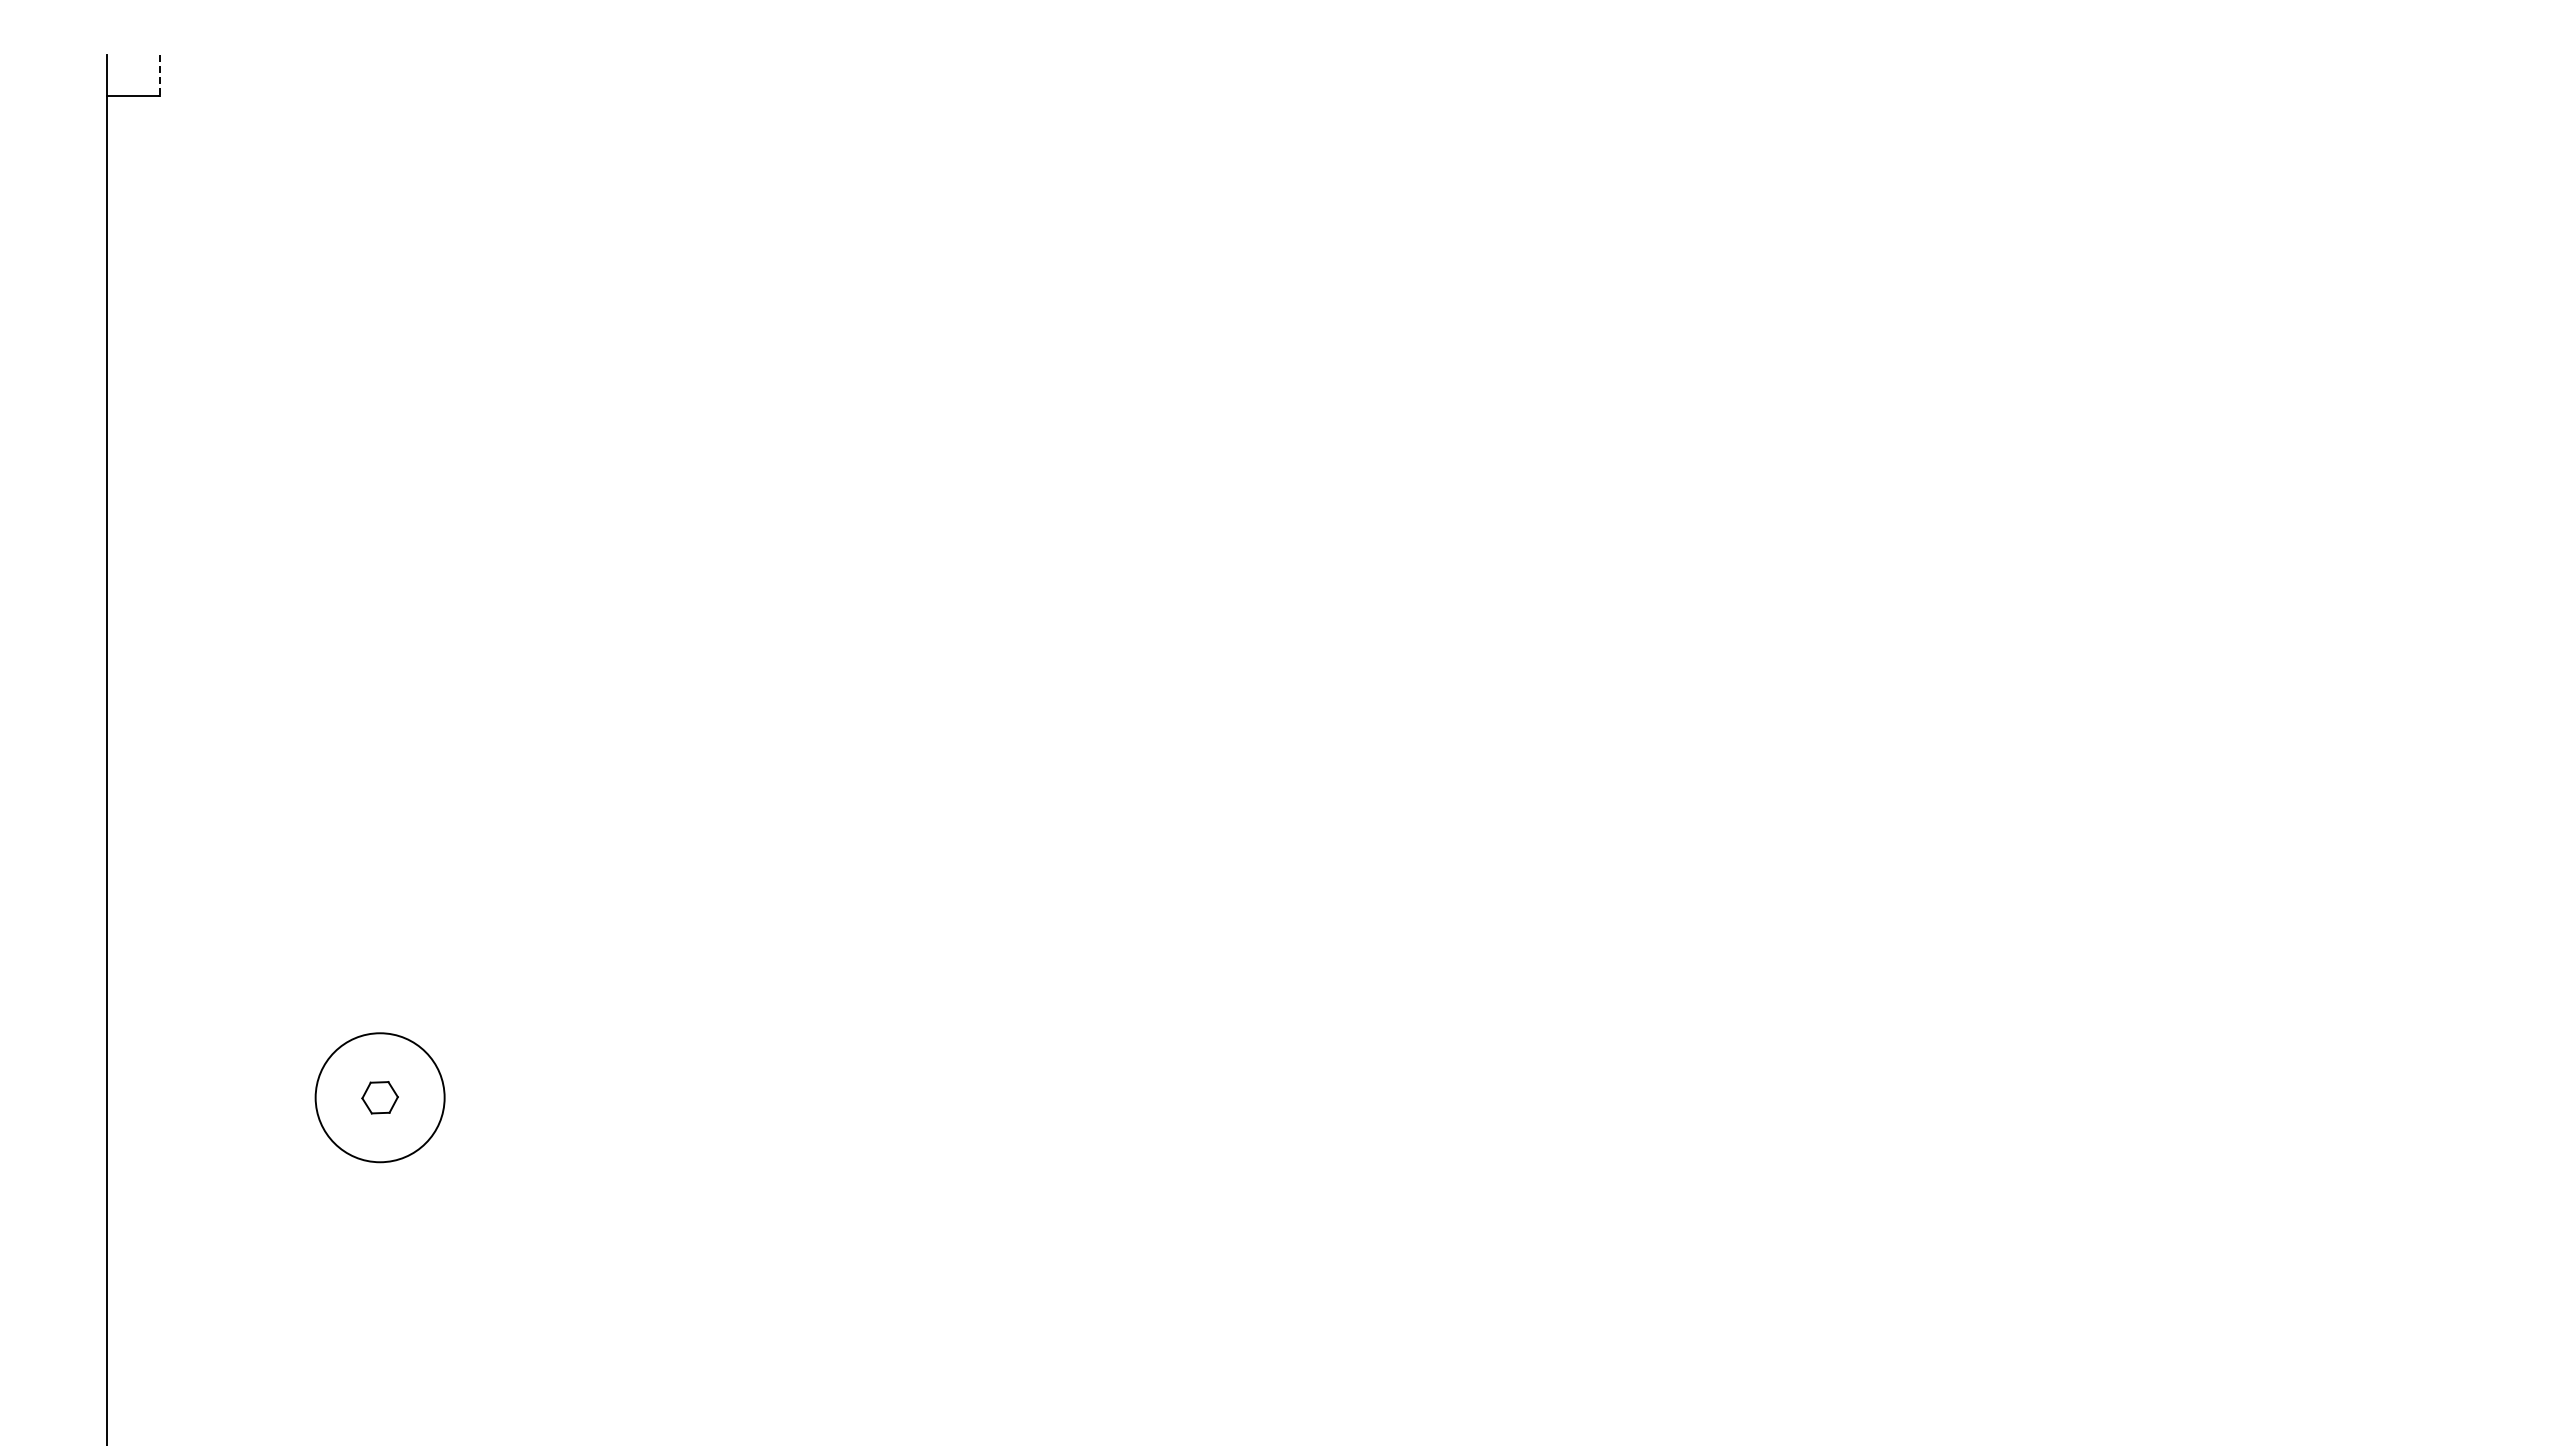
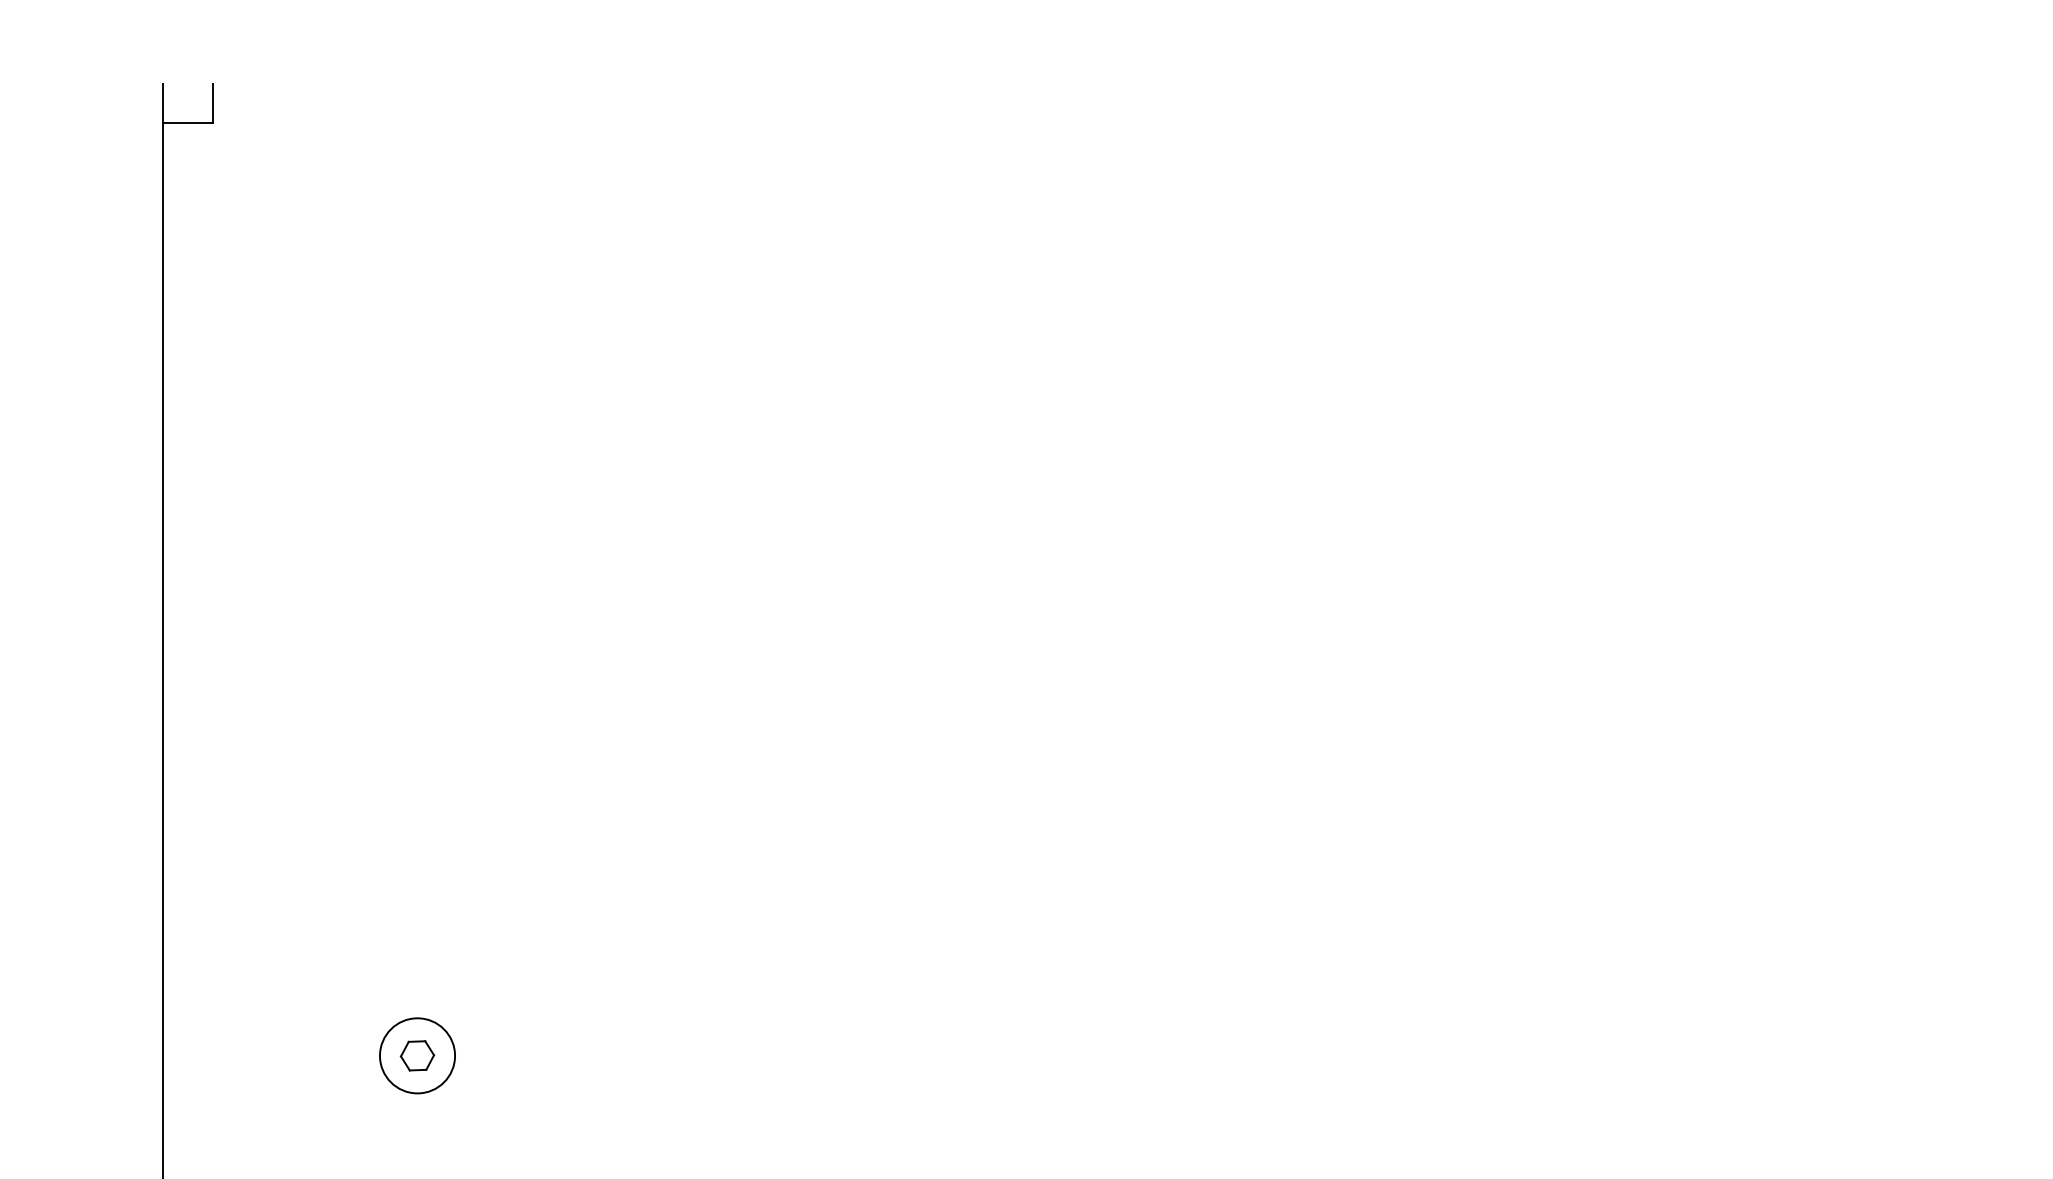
line: (160, 75) -> (212, 103), dashed -> solid
circle: (379, 1097) -> (416, 1055), size x0.62

